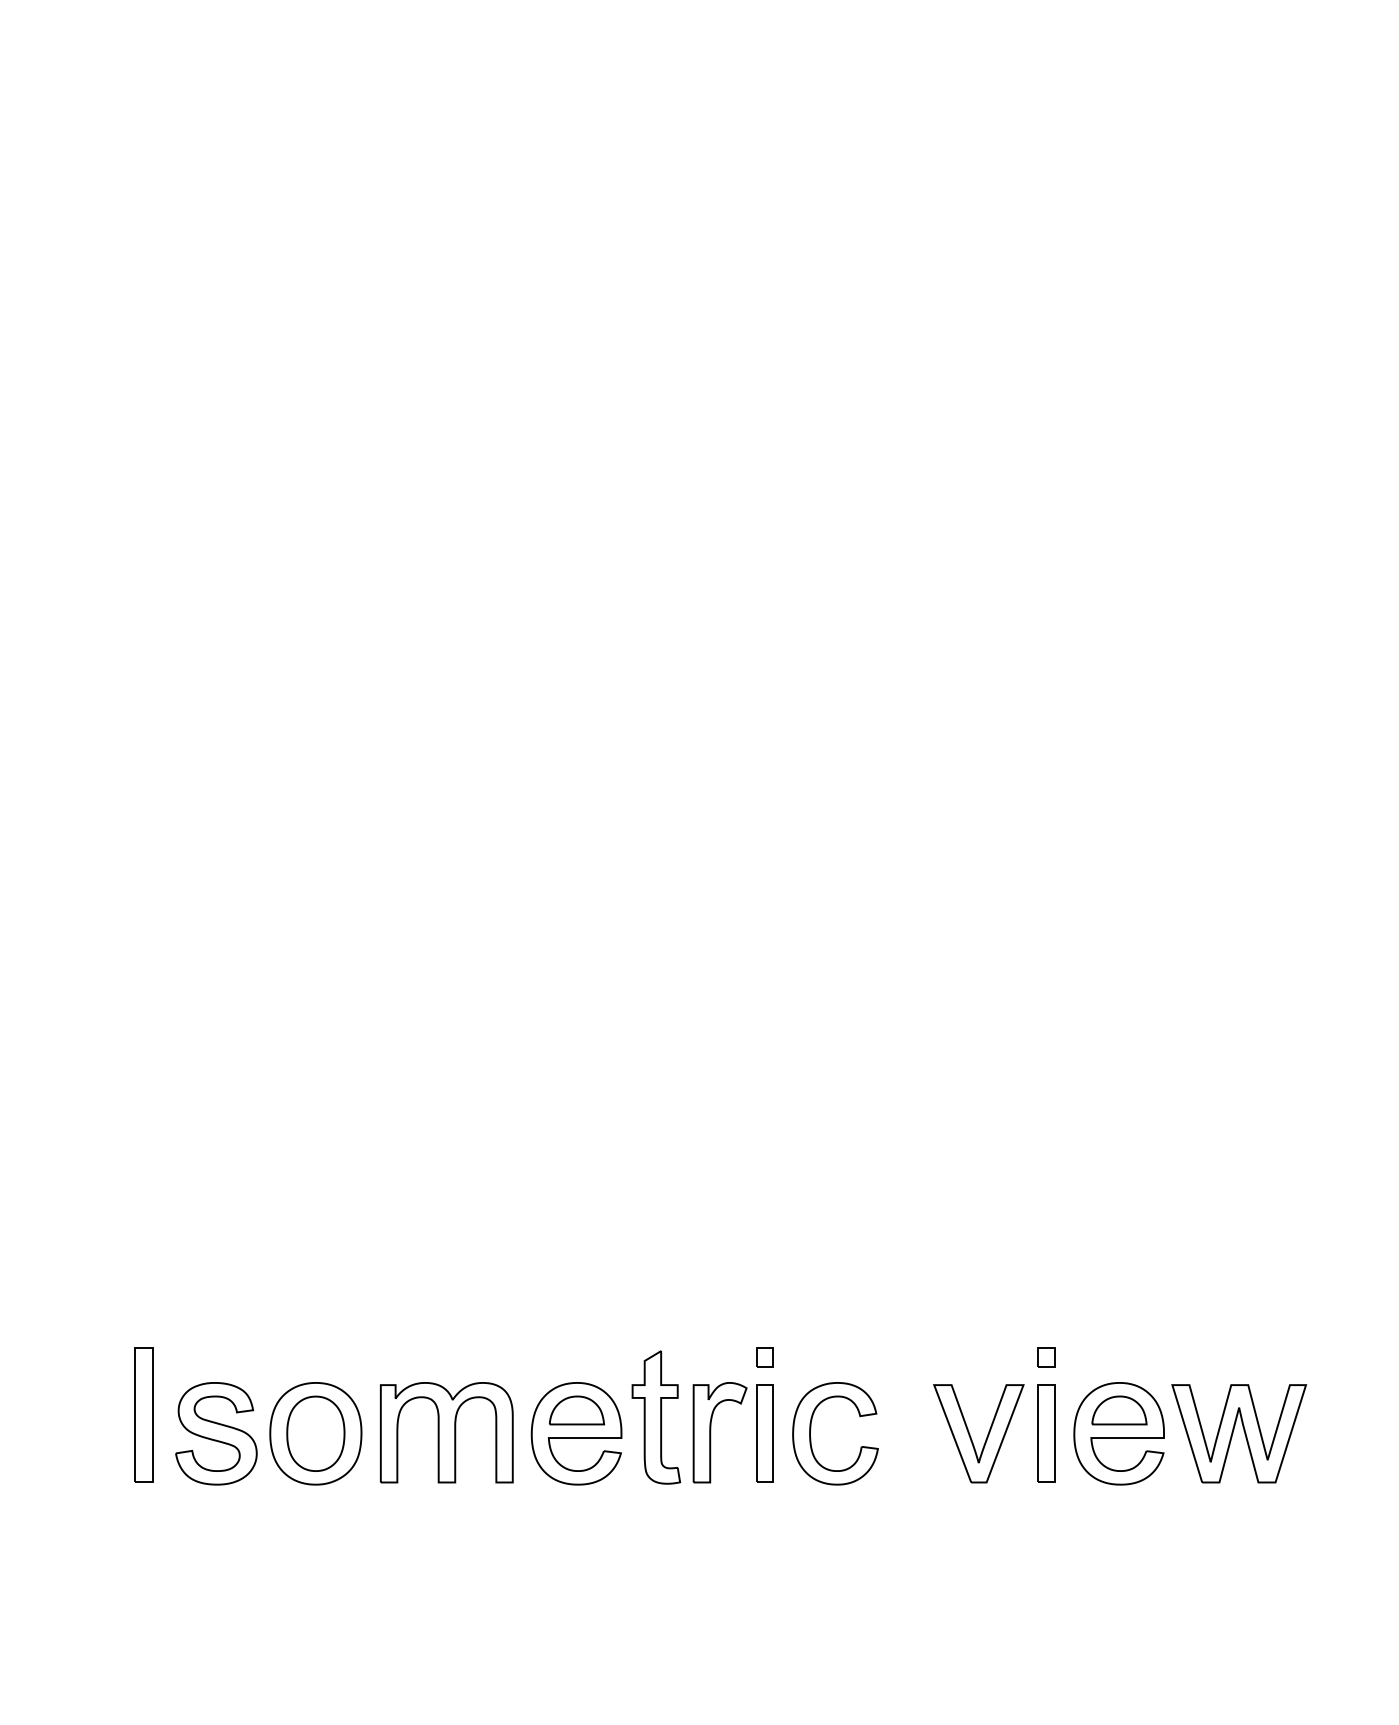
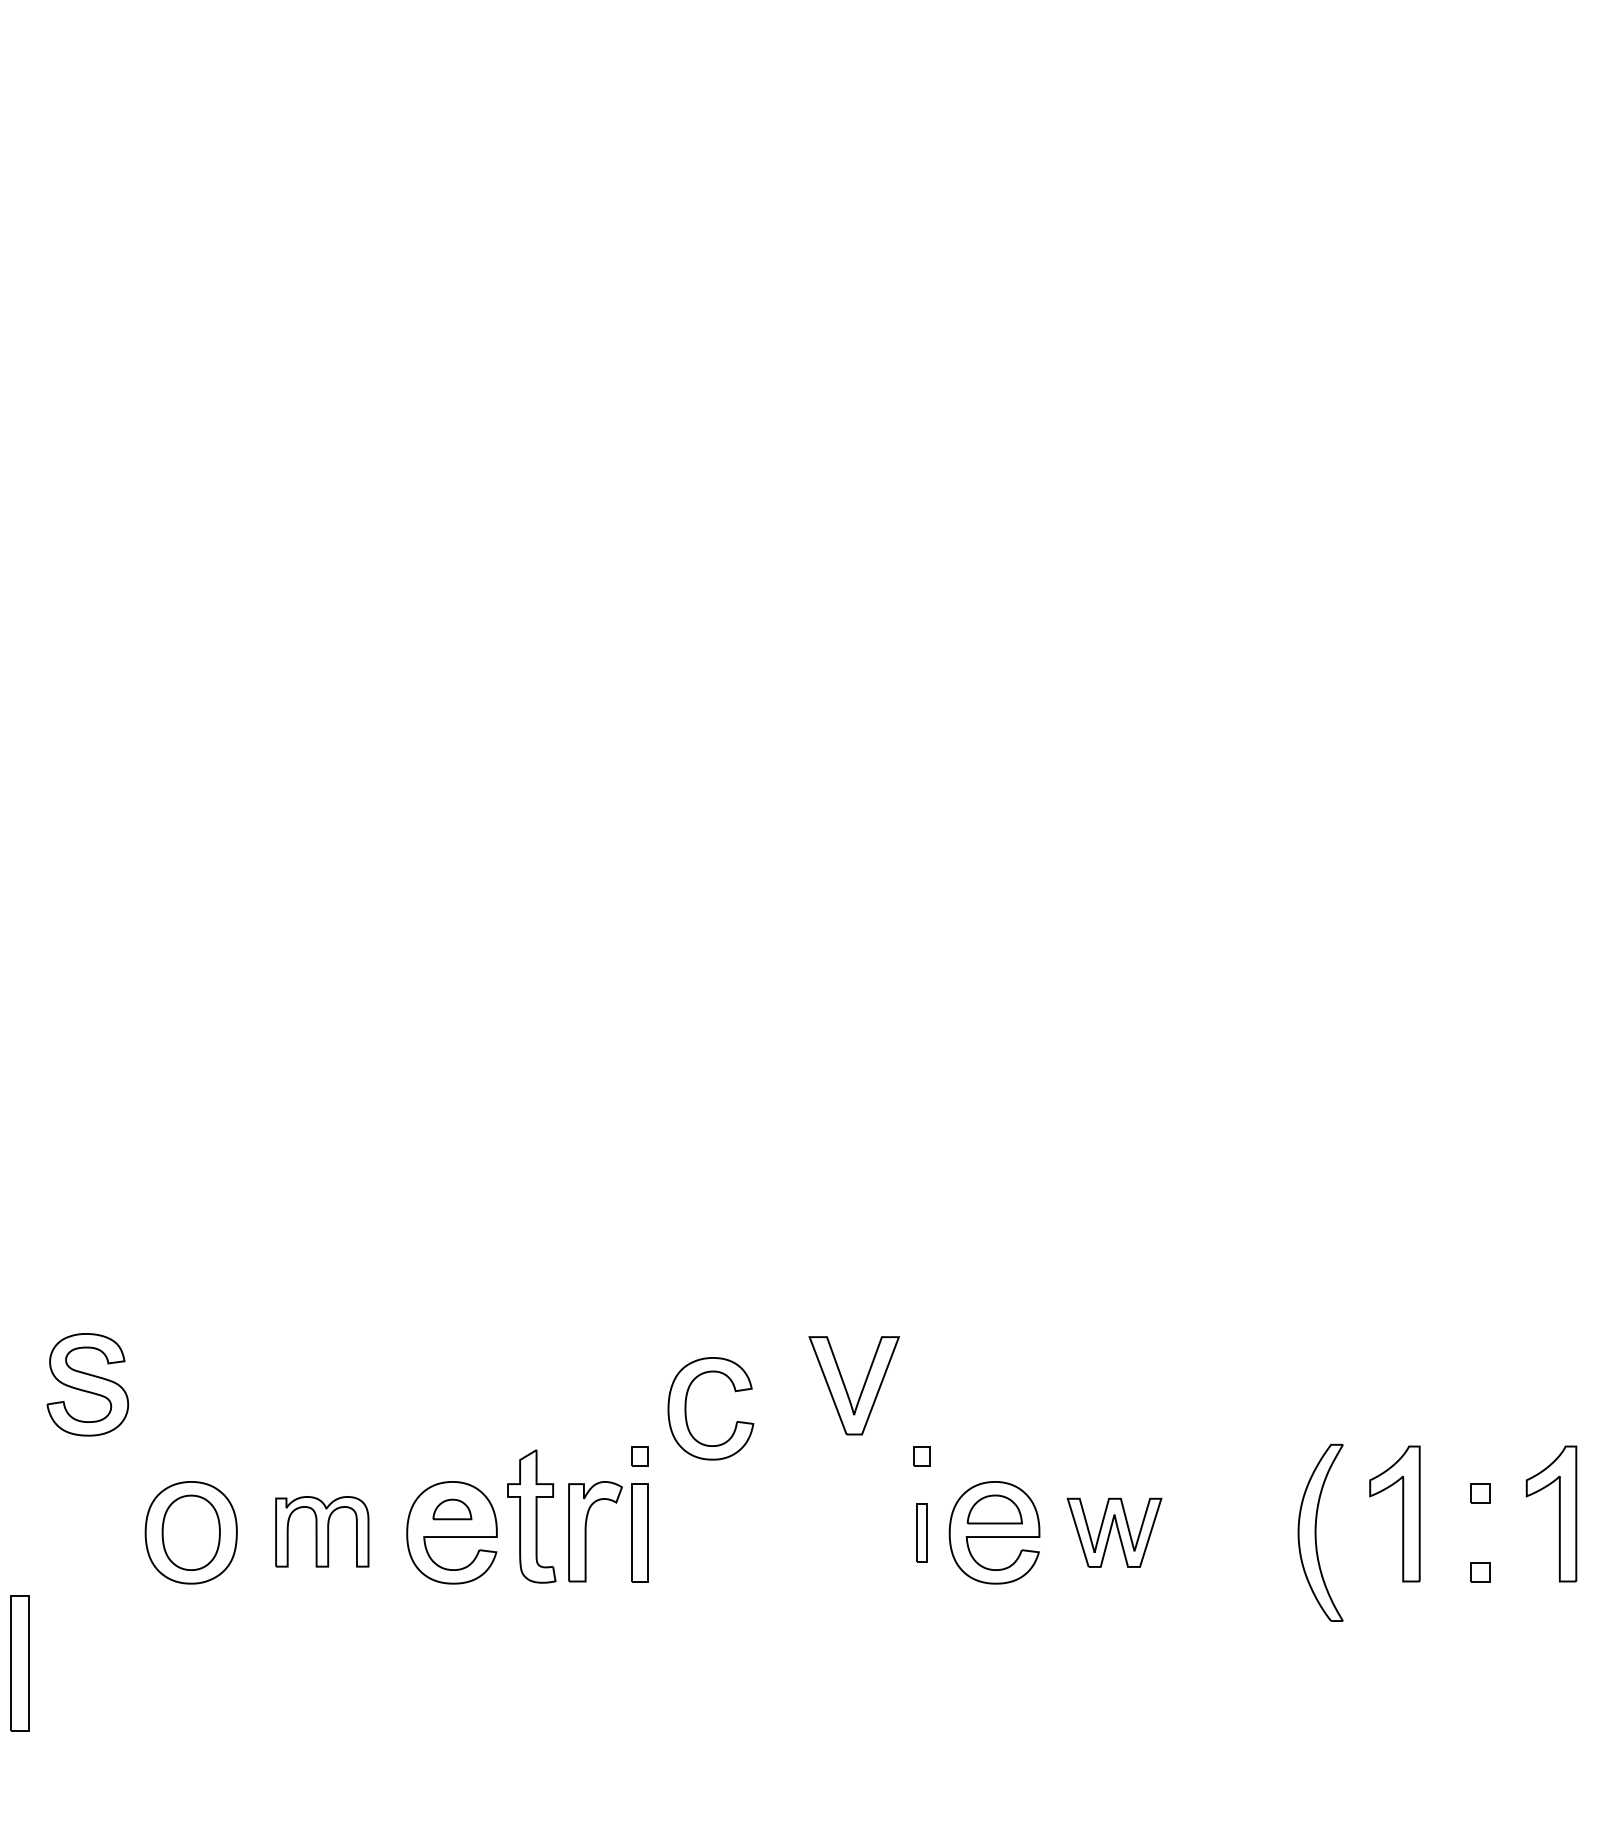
part: (577, 1410) -> (452, 1509), size x0.7
part: (144, 1415) -> (19, 1663), moved
part: (447, 1432) -> (322, 1531), size x0.7
part: (216, 1433) -> (87, 1384), moved
part: (811, 1433) -> (686, 1408), moved
part: (1046, 1433) -> (921, 1532), size x0.6
part: (1239, 1433) -> (1114, 1532), size x0.7
part: (986, 1437) -> (861, 1389), moved

